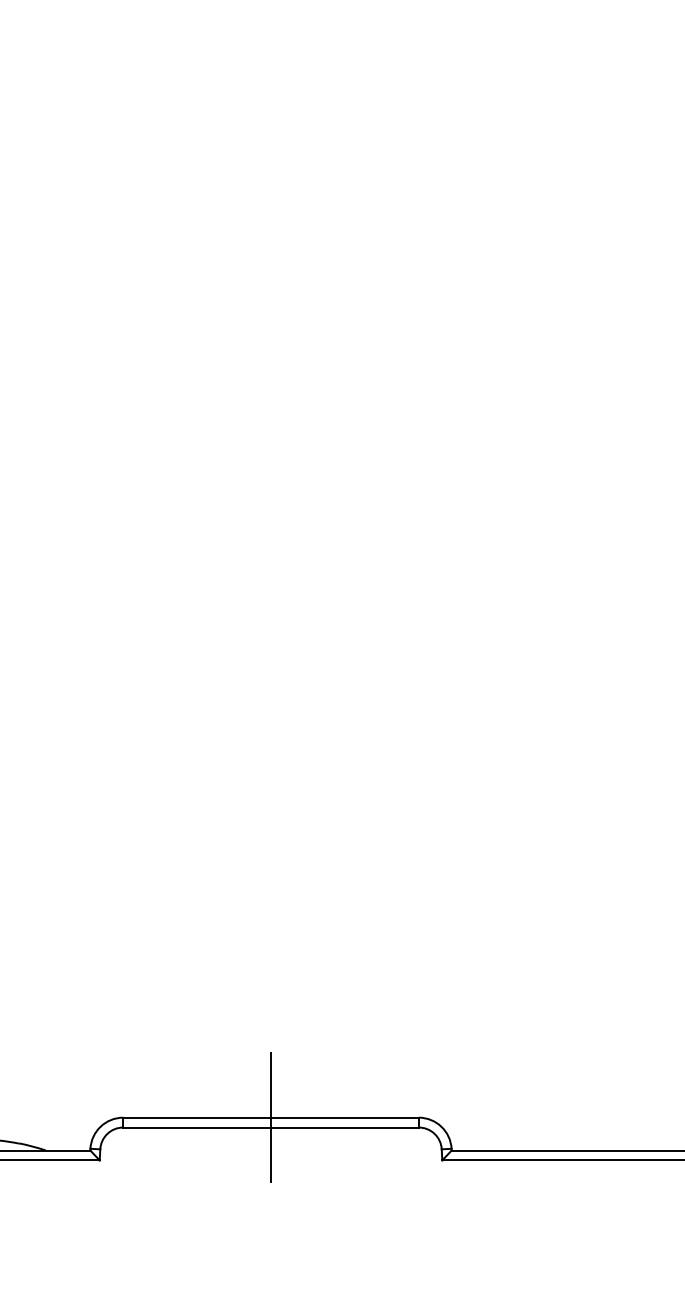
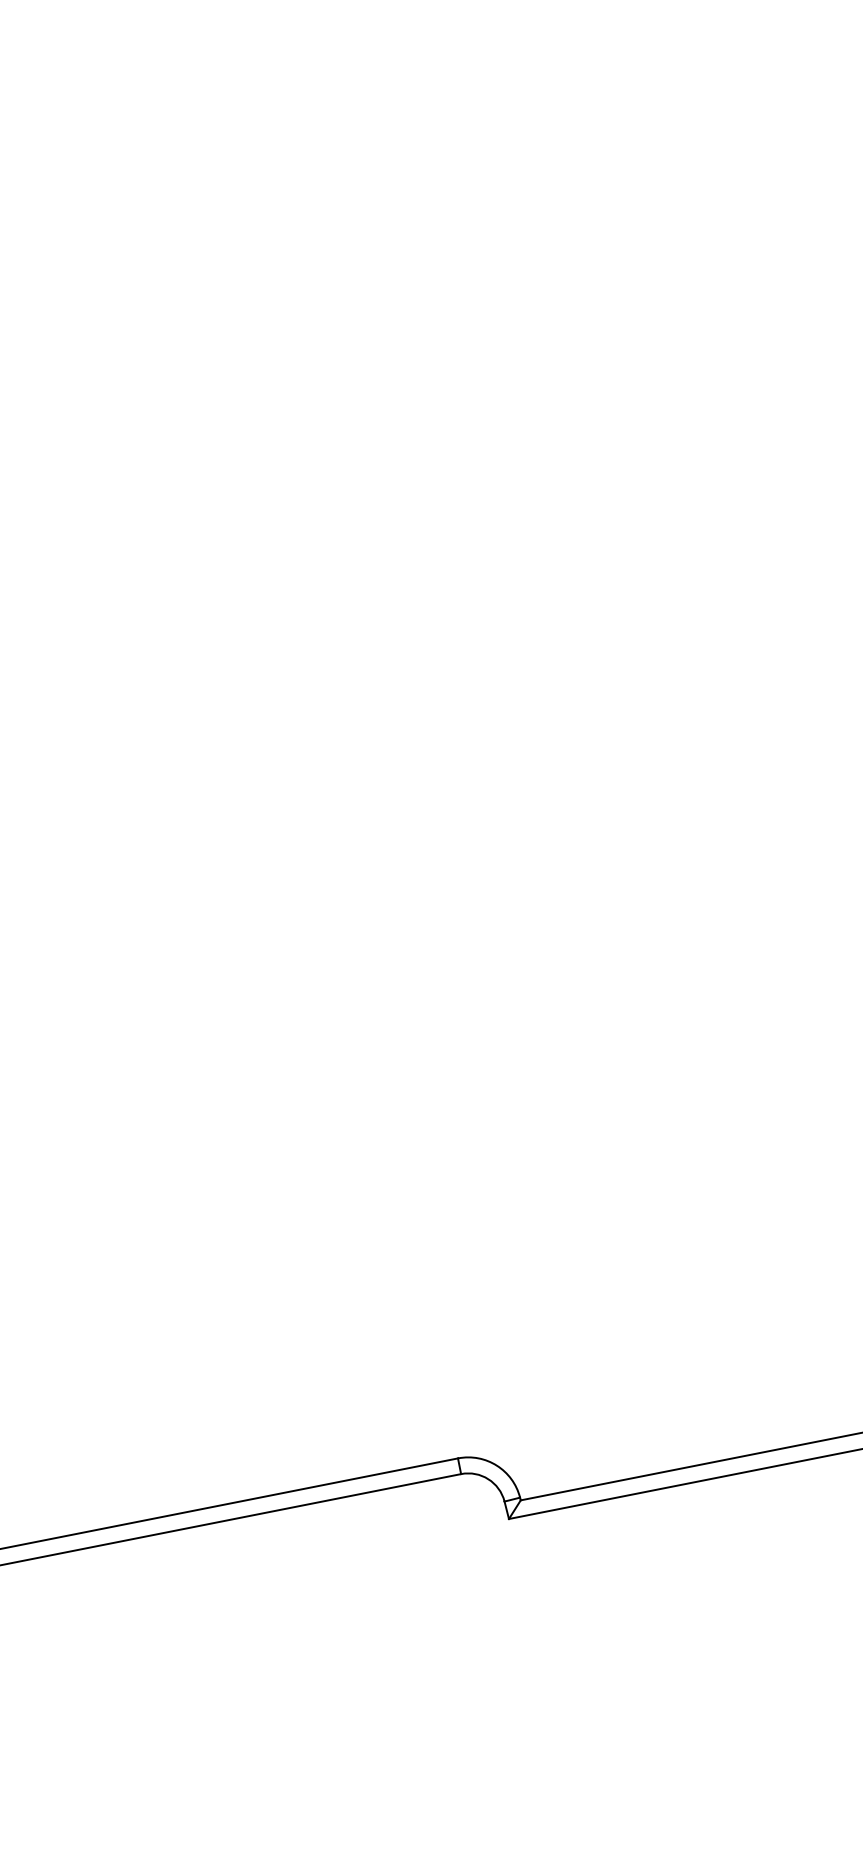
line: (271, 1117) -> (223, 1504), removed

